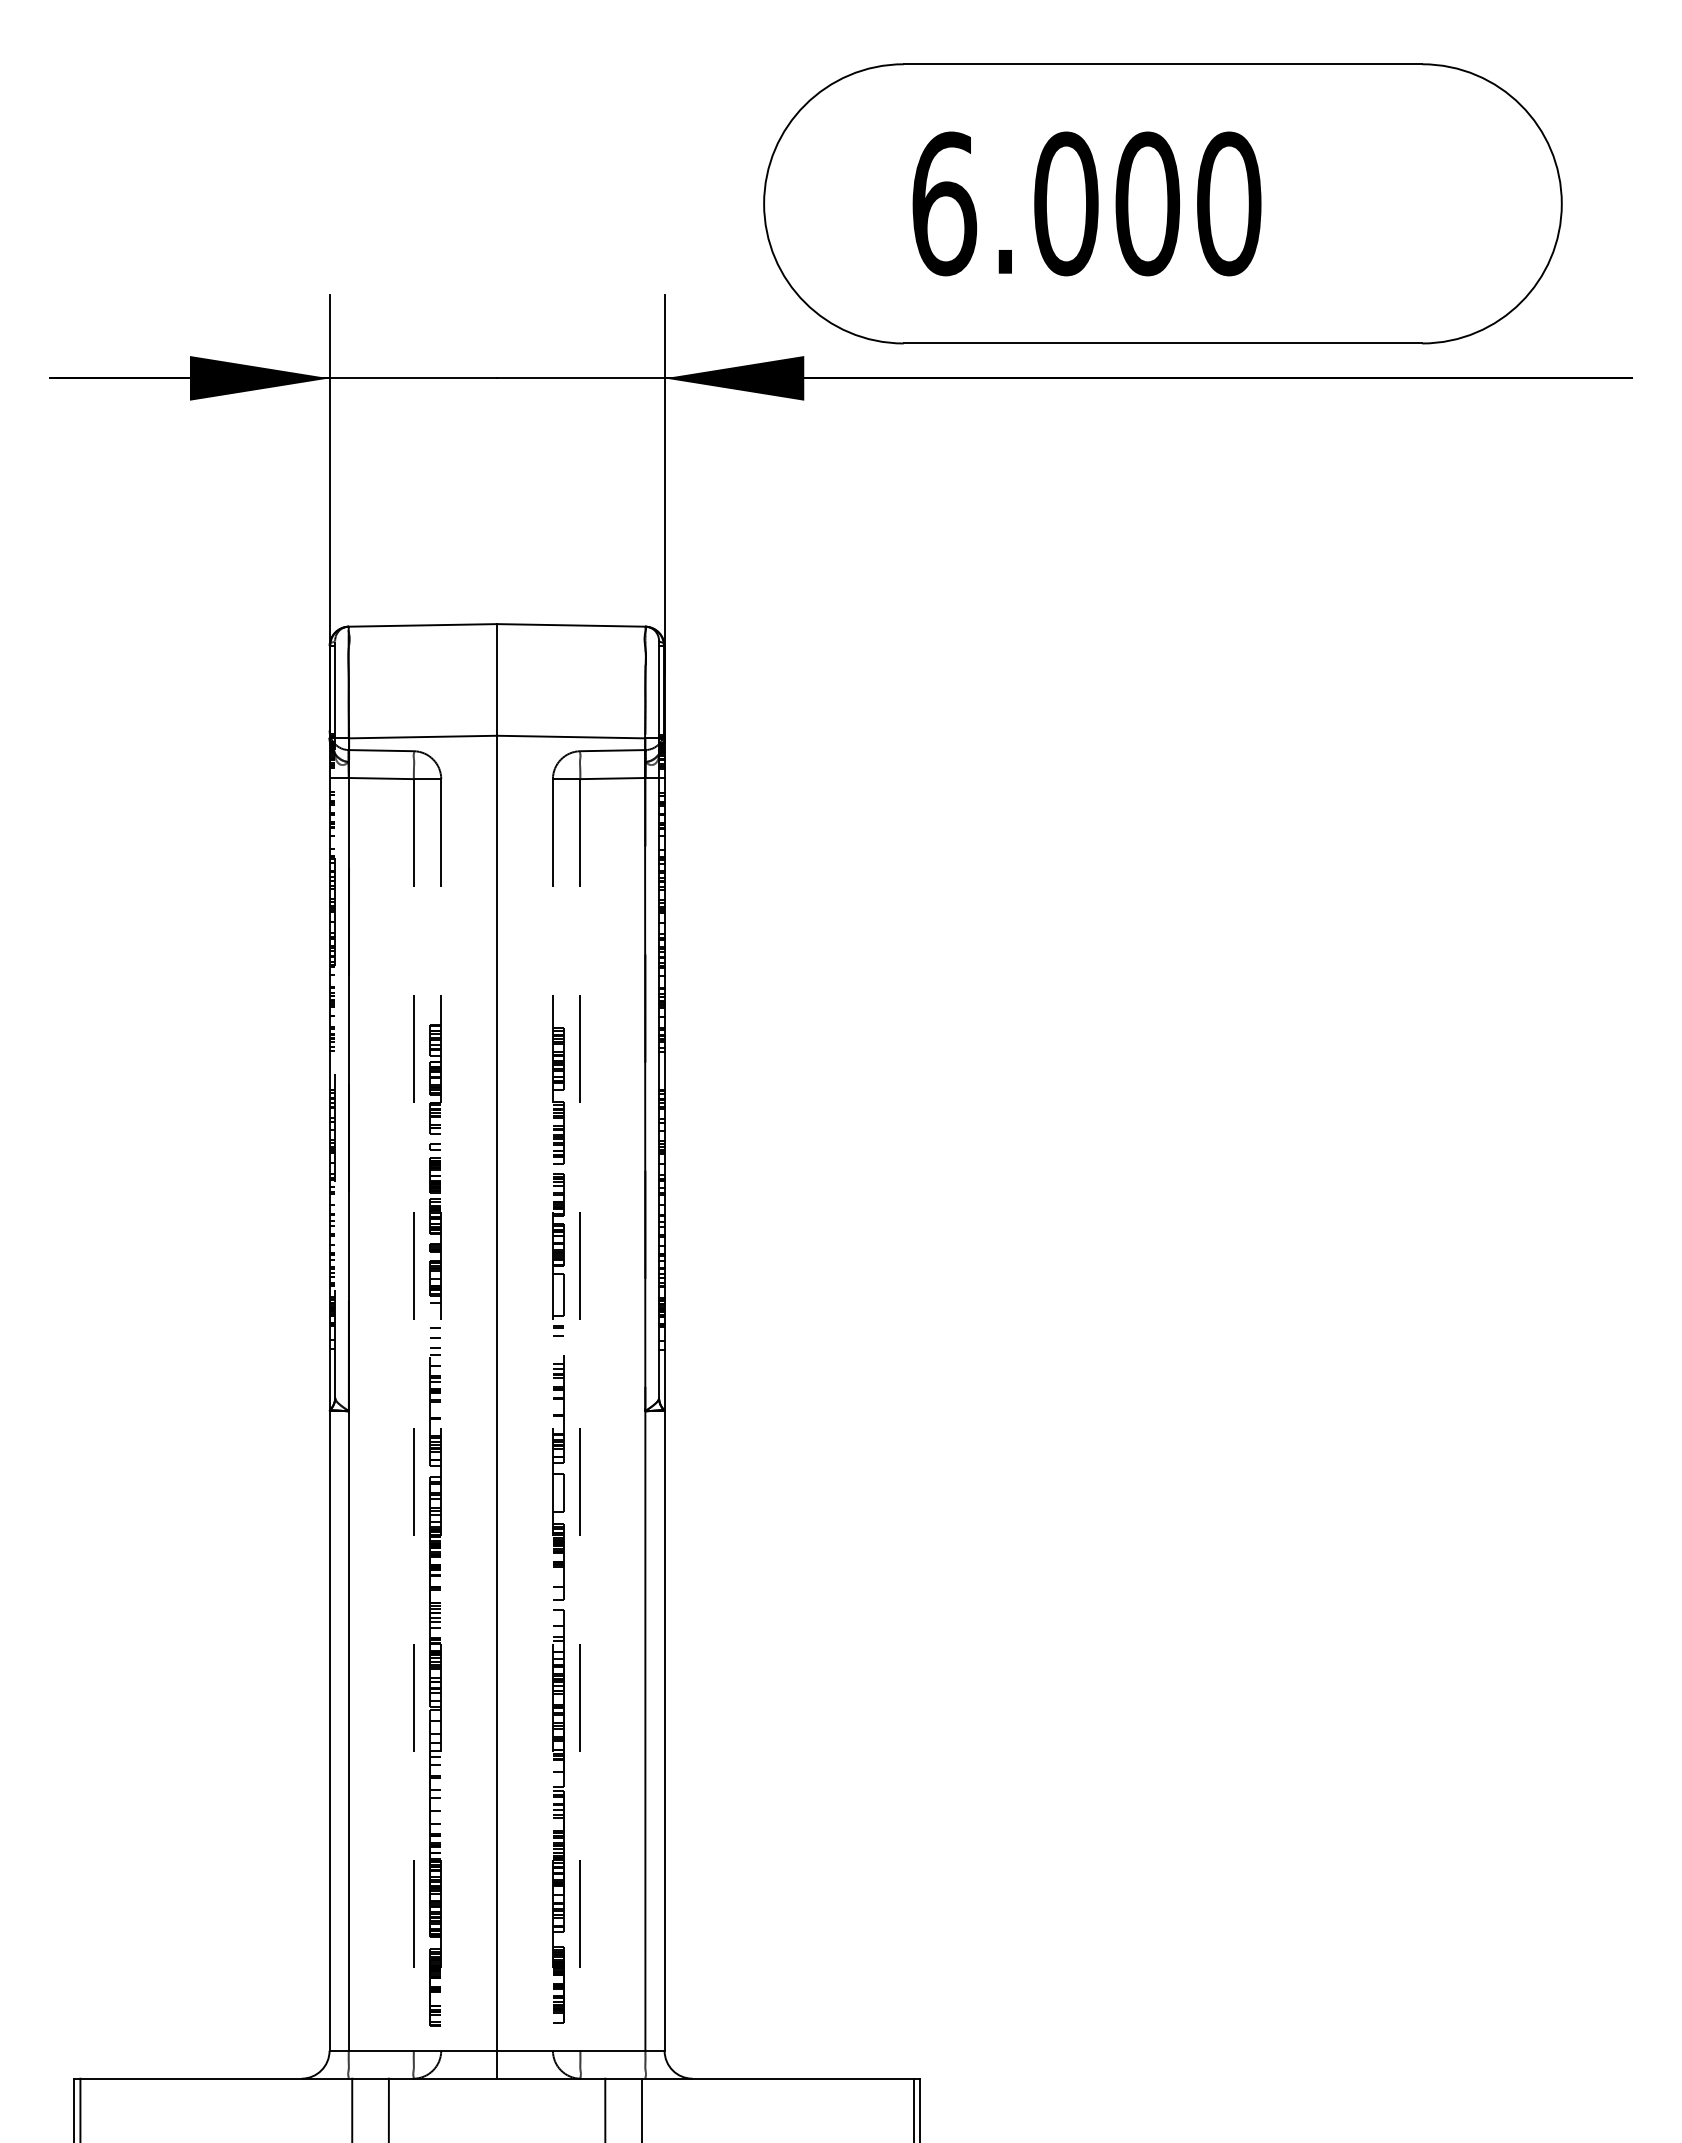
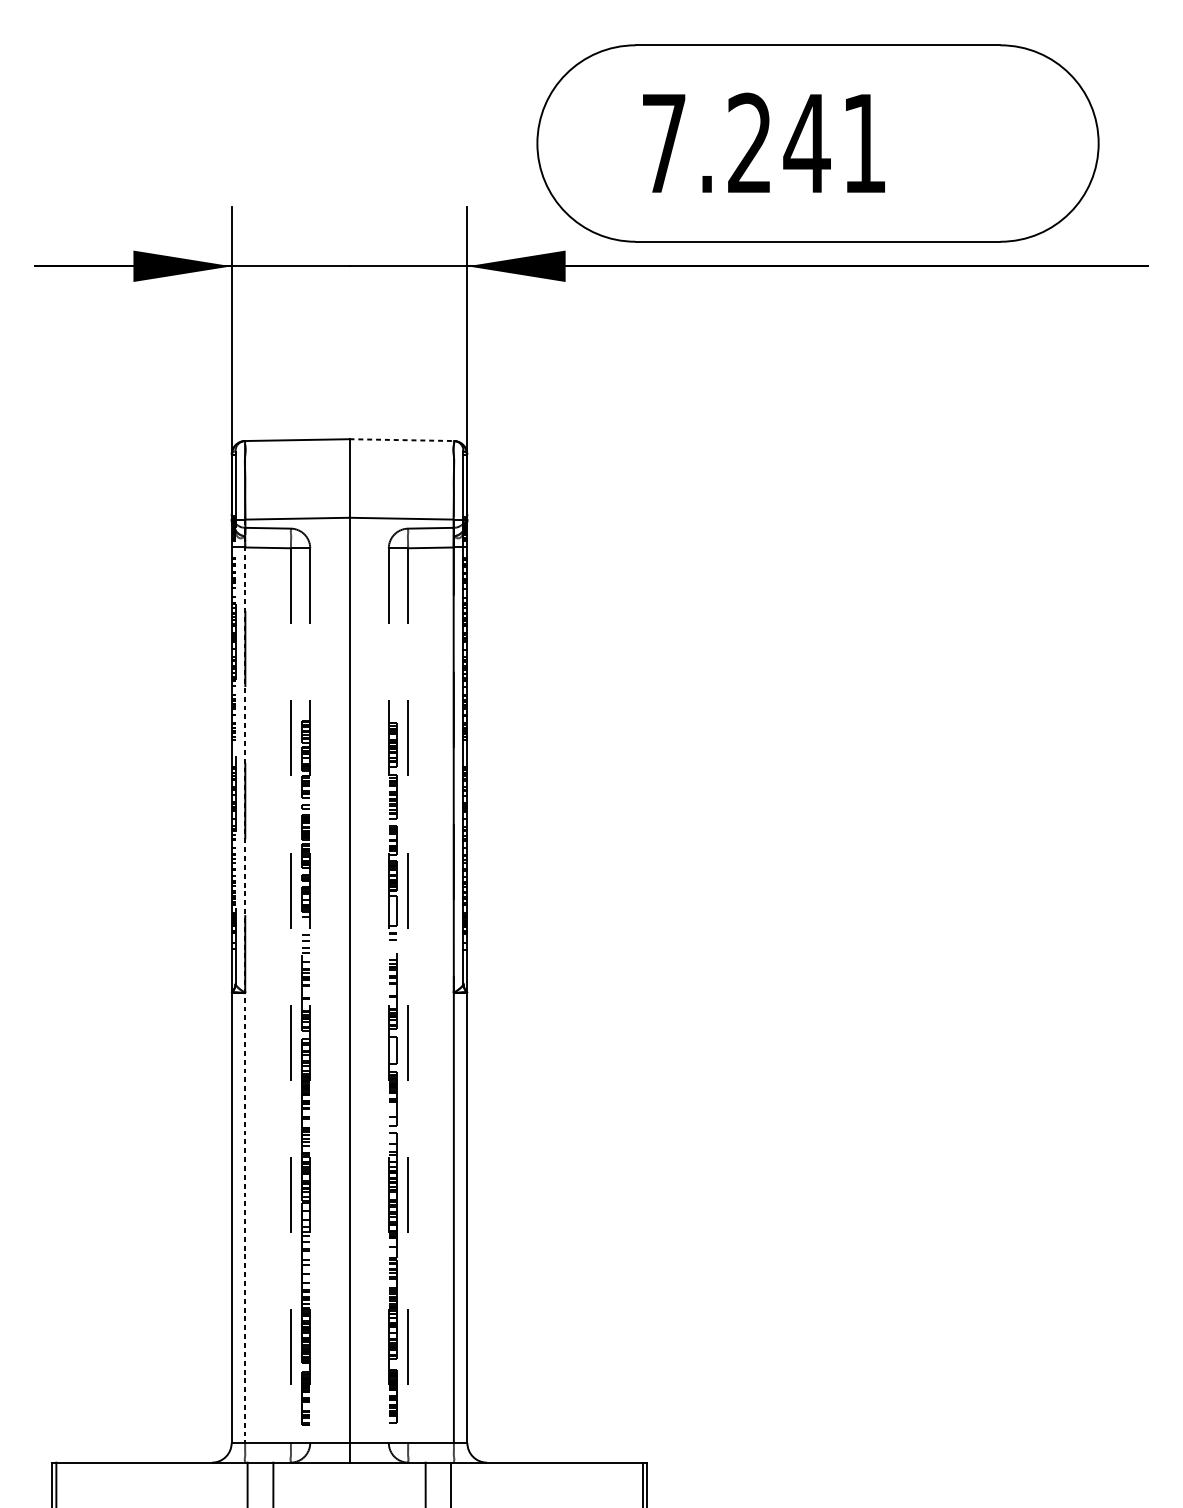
text: (1086, 203) -> (764, 143), 6.000 -> 7.241
line: (571, 625) -> (401, 440), solid -> dashed
line: (348, 1395) -> (244, 981), solid -> dashed

